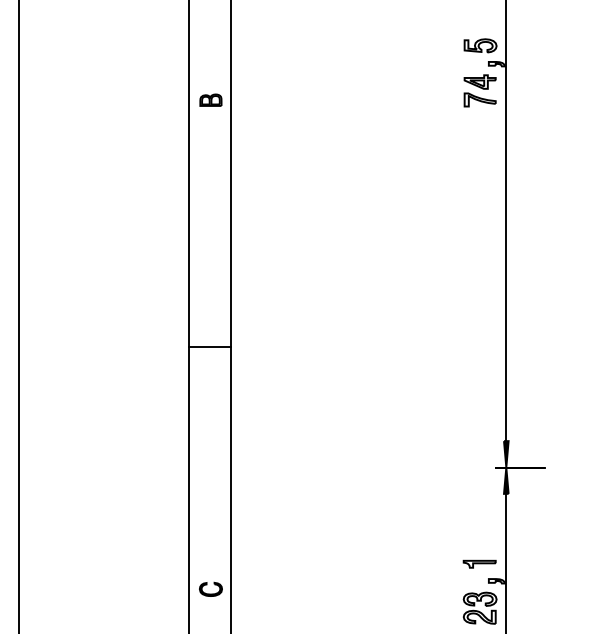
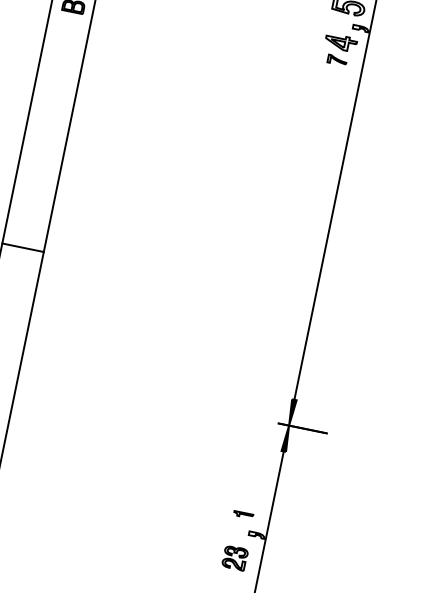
part: (479, 99) -> (336, 59), size x0.6
part: (479, 563) -> (243, 514), size x0.6
part: (479, 607) -> (234, 557), size x0.7

